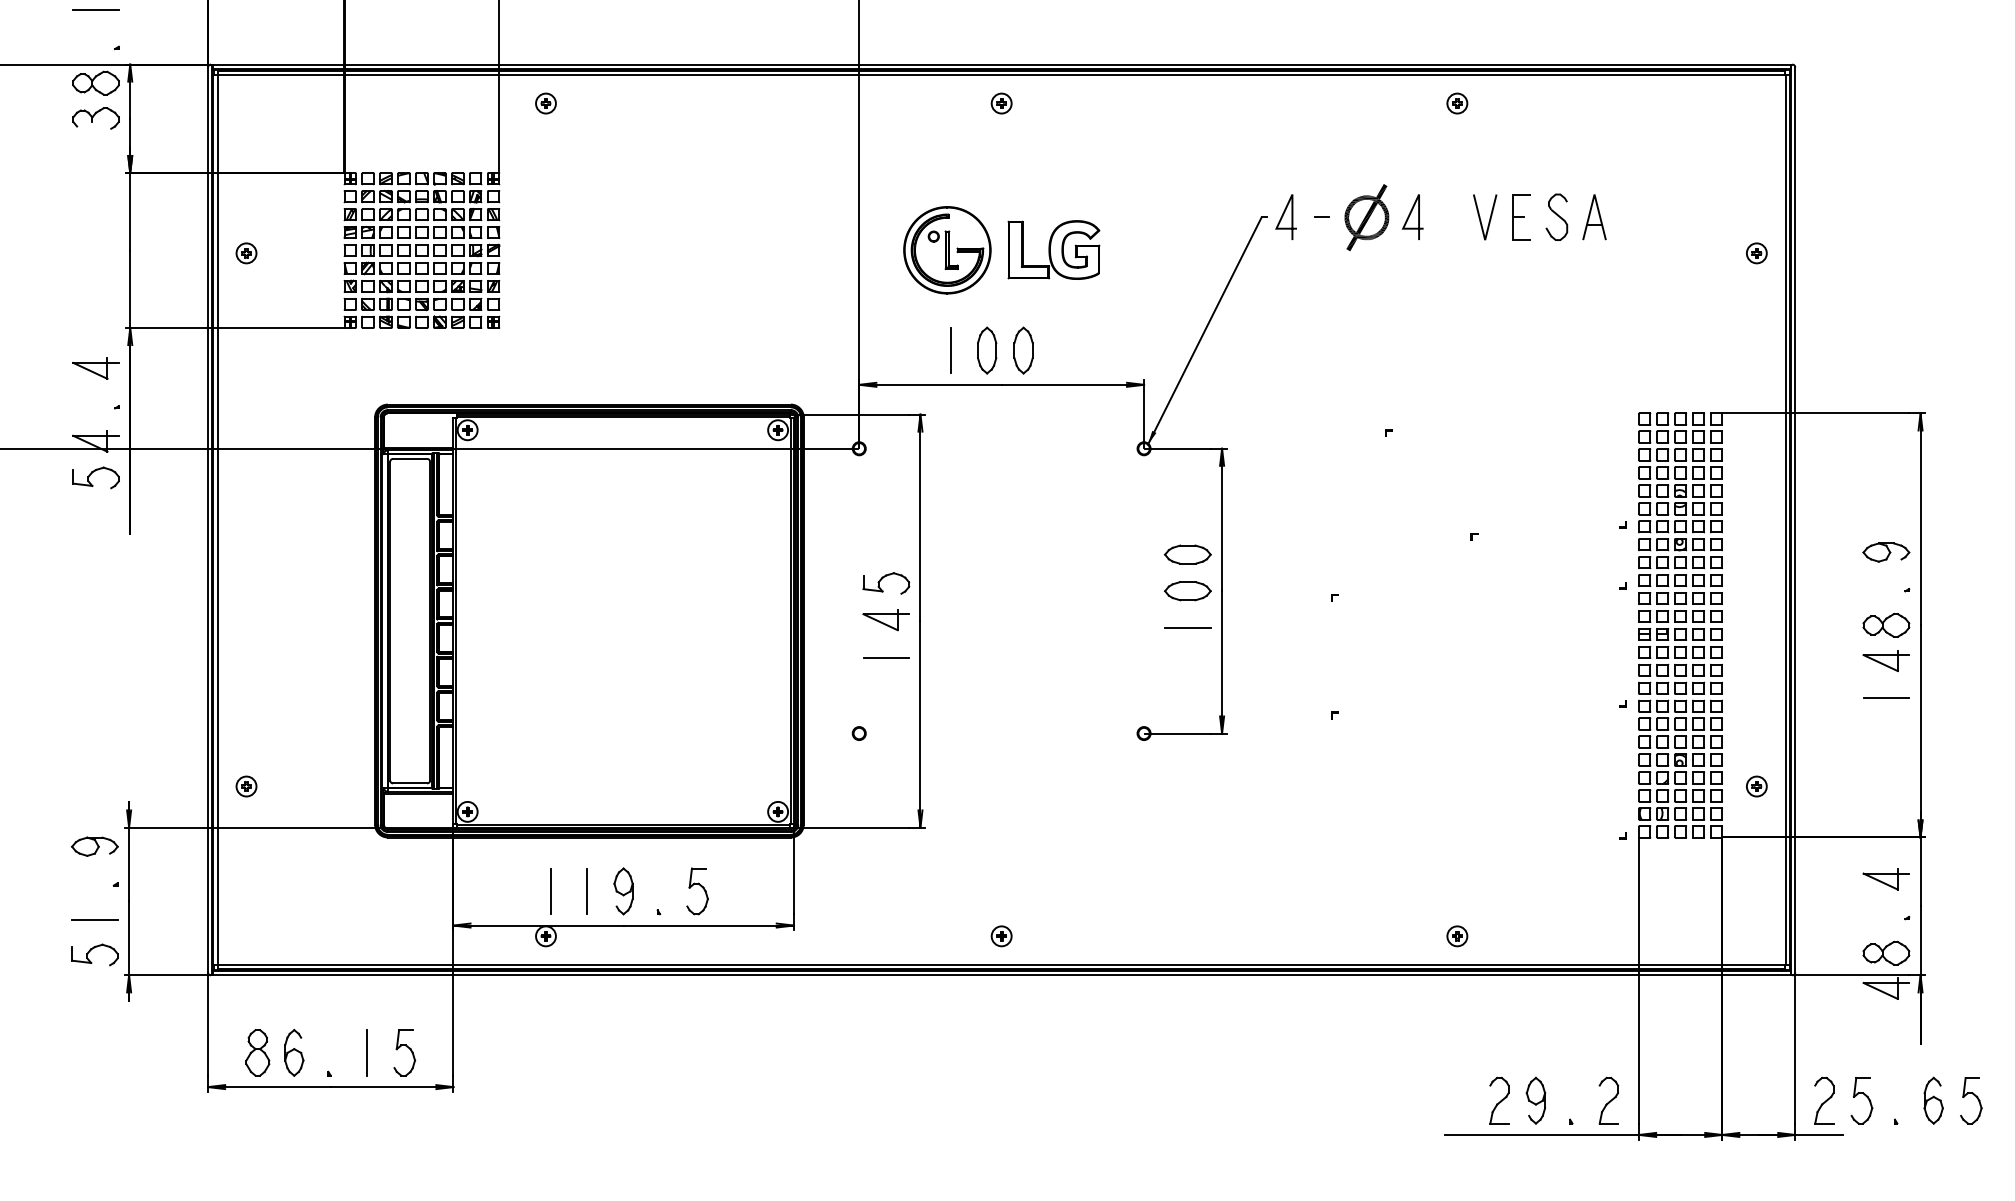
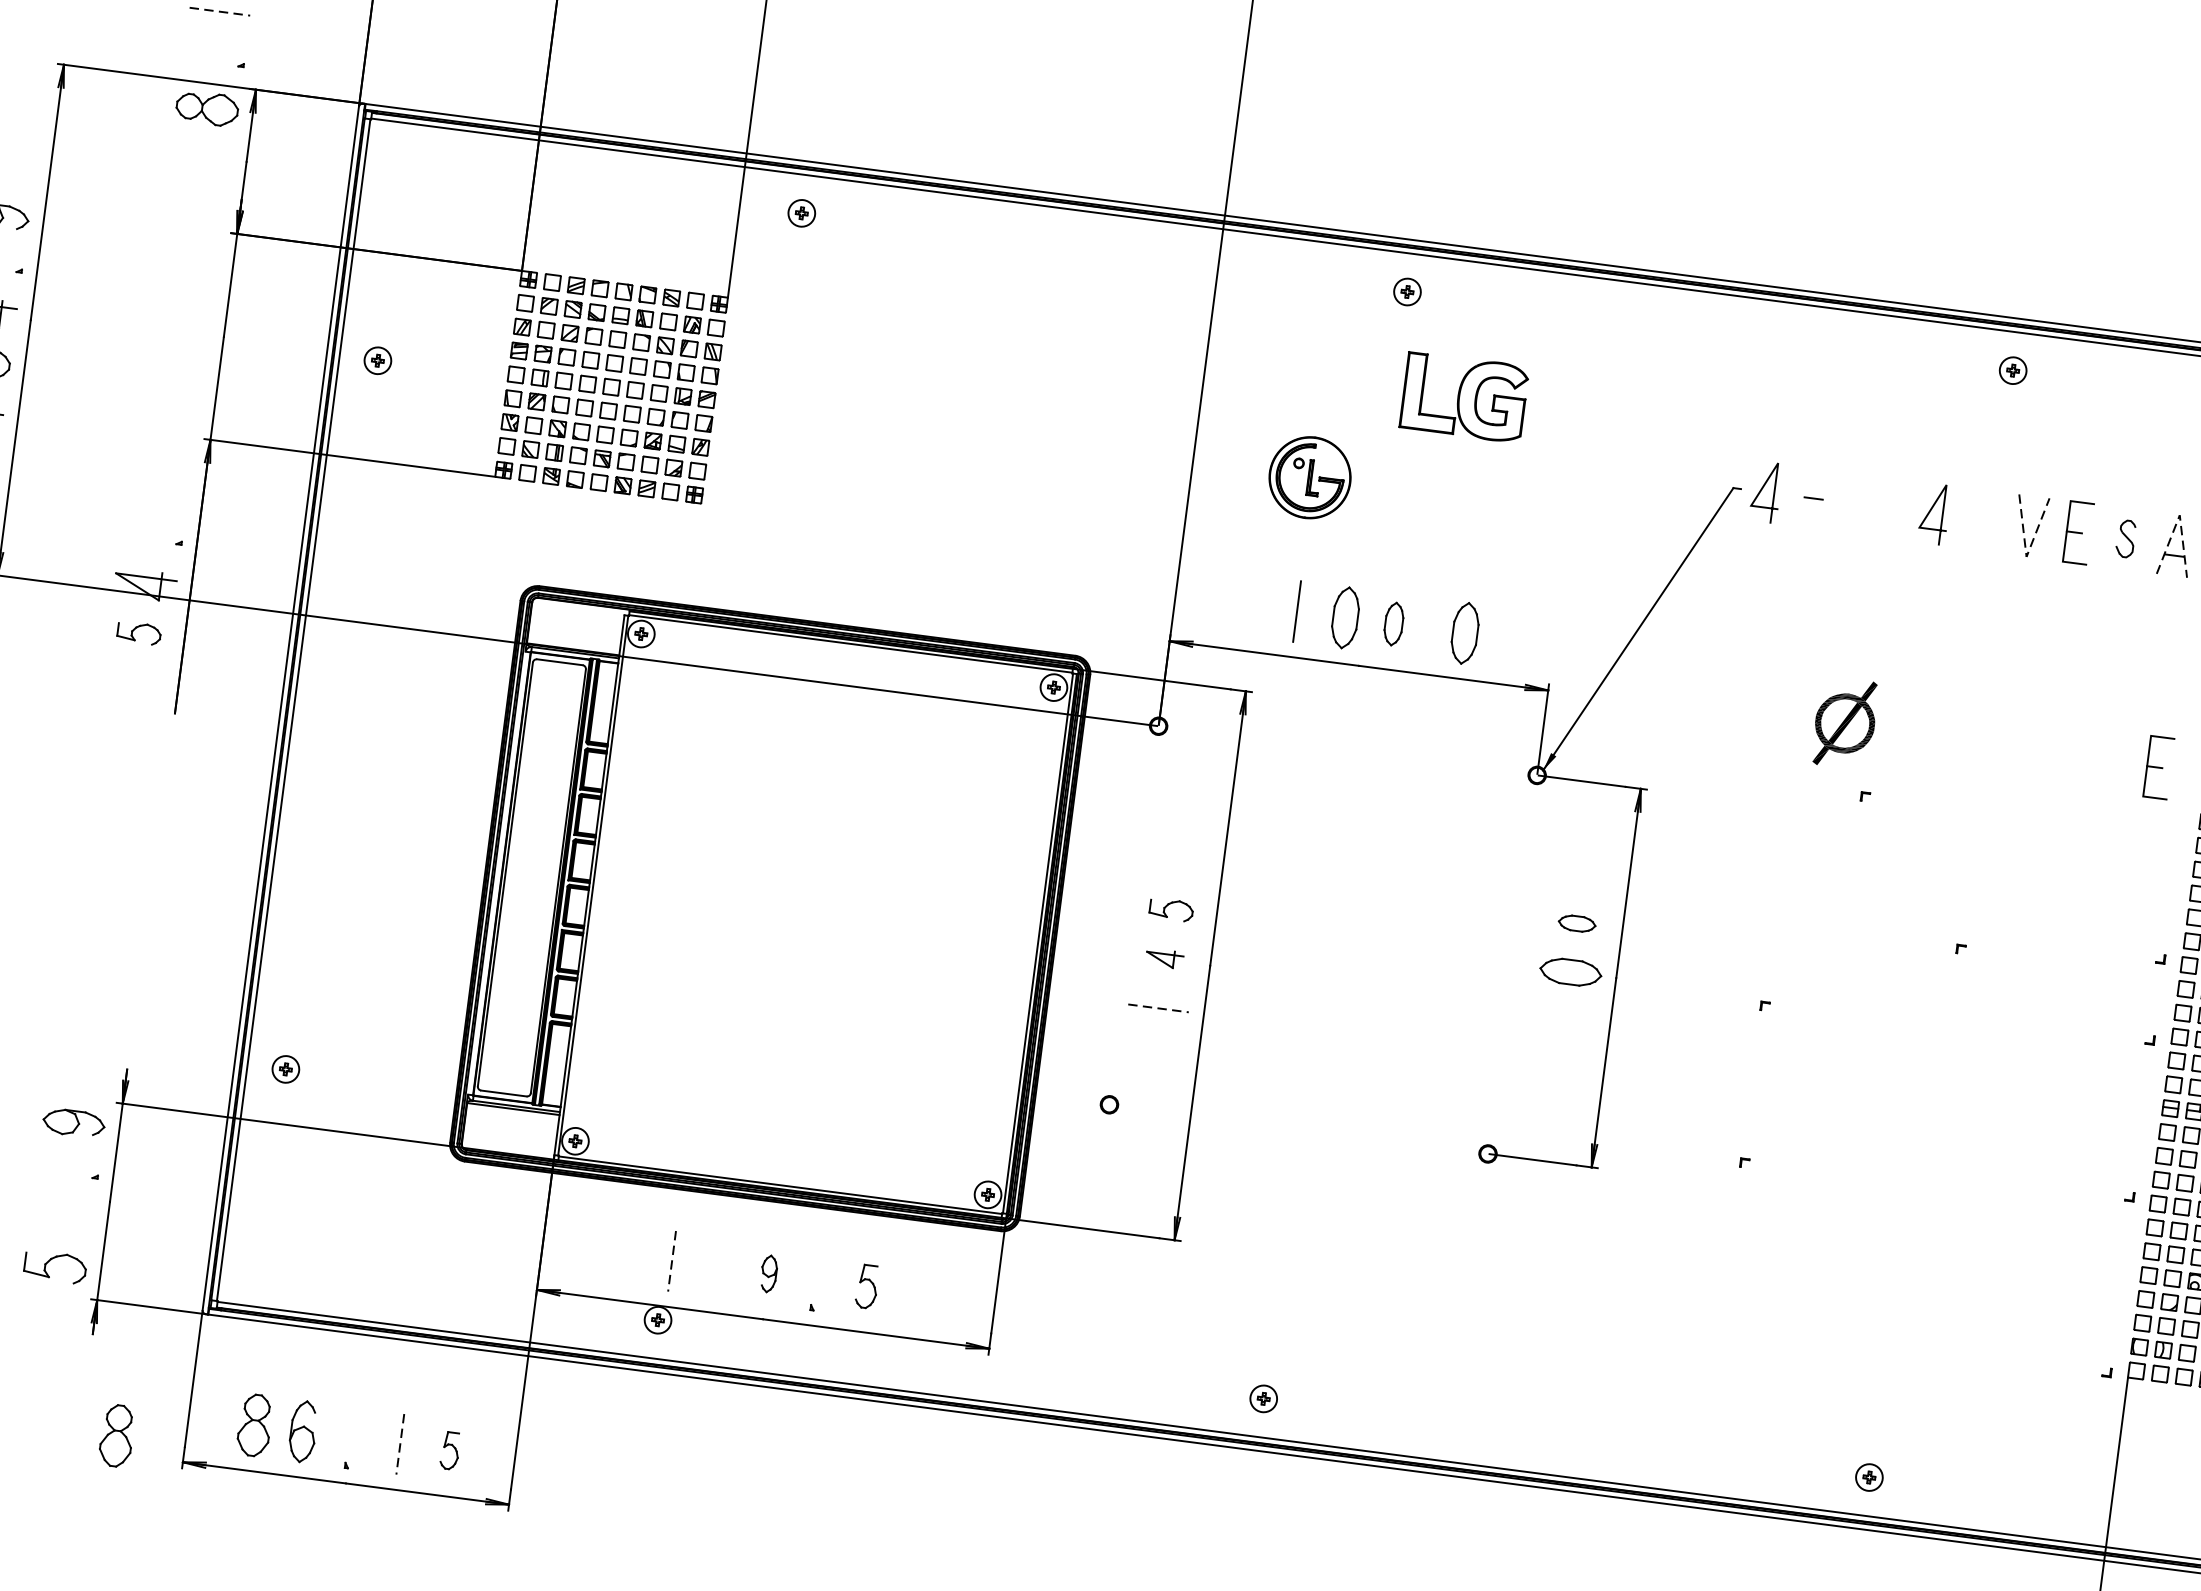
line: (96, 10) -> (220, 12), solid -> dashed
part: (95, 118) -> (200, 155), removed
line: (1594, 194) -> (2179, 515), solid -> dashed
part: (1556, 216) -> (2125, 537), size x0.6
part: (1366, 217) -> (1844, 723), moved
line: (1485, 240) -> (2026, 557), solid -> dashed
part: (1053, 249) -> (1463, 396), moved
part: (947, 250) -> (1310, 477), size x0.7
part: (1023, 350) -> (1393, 623), size x0.7
part: (1077, 350) -> (1465, 633), added
part: (95, 368) -> (157, 487), removed
part: (1603, 383) -> (2159, 767), added
part: (95, 477) -> (138, 632), size x0.7
part: (1187, 554) -> (1576, 923), size x0.6
part: (886, 583) -> (1171, 910), size x0.7
part: (885, 620) -> (1163, 959), size x0.6
line: (1187, 627) -> (1564, 1020), removed
line: (886, 657) -> (1158, 1008), solid -> dashed
line: (550, 891) -> (671, 1261), solid -> dashed
line: (587, 891) -> (720, 1267), removed
part: (623, 891) -> (768, 1274), size x0.6
part: (697, 891) -> (867, 1286), size x0.7
line: (94, 919) -> (60, 1219), removed
line: (367, 1052) -> (400, 1443), solid -> dashed
part: (404, 1052) -> (449, 1450), size x0.6
part: (156, 1073) -> (116, 1435), added

